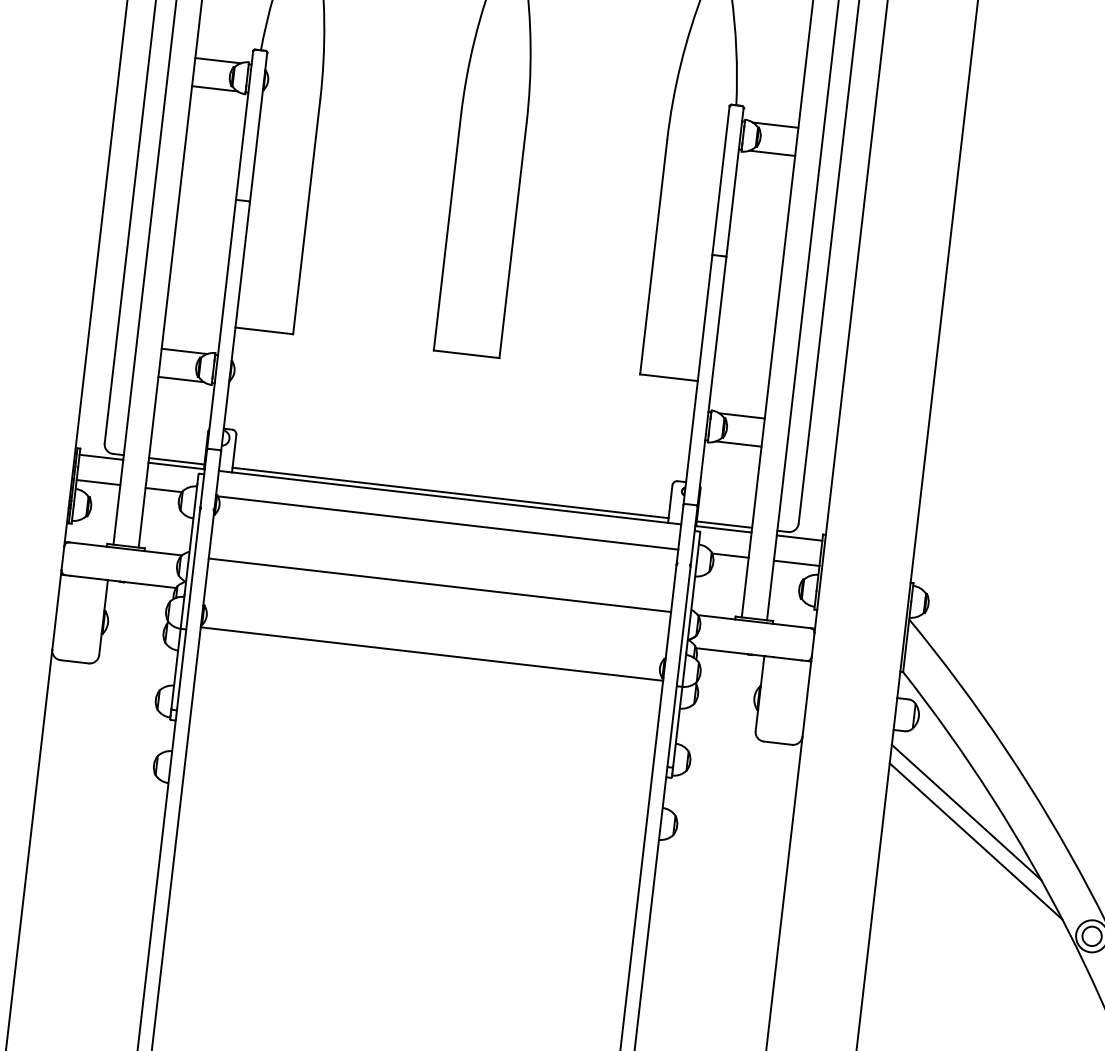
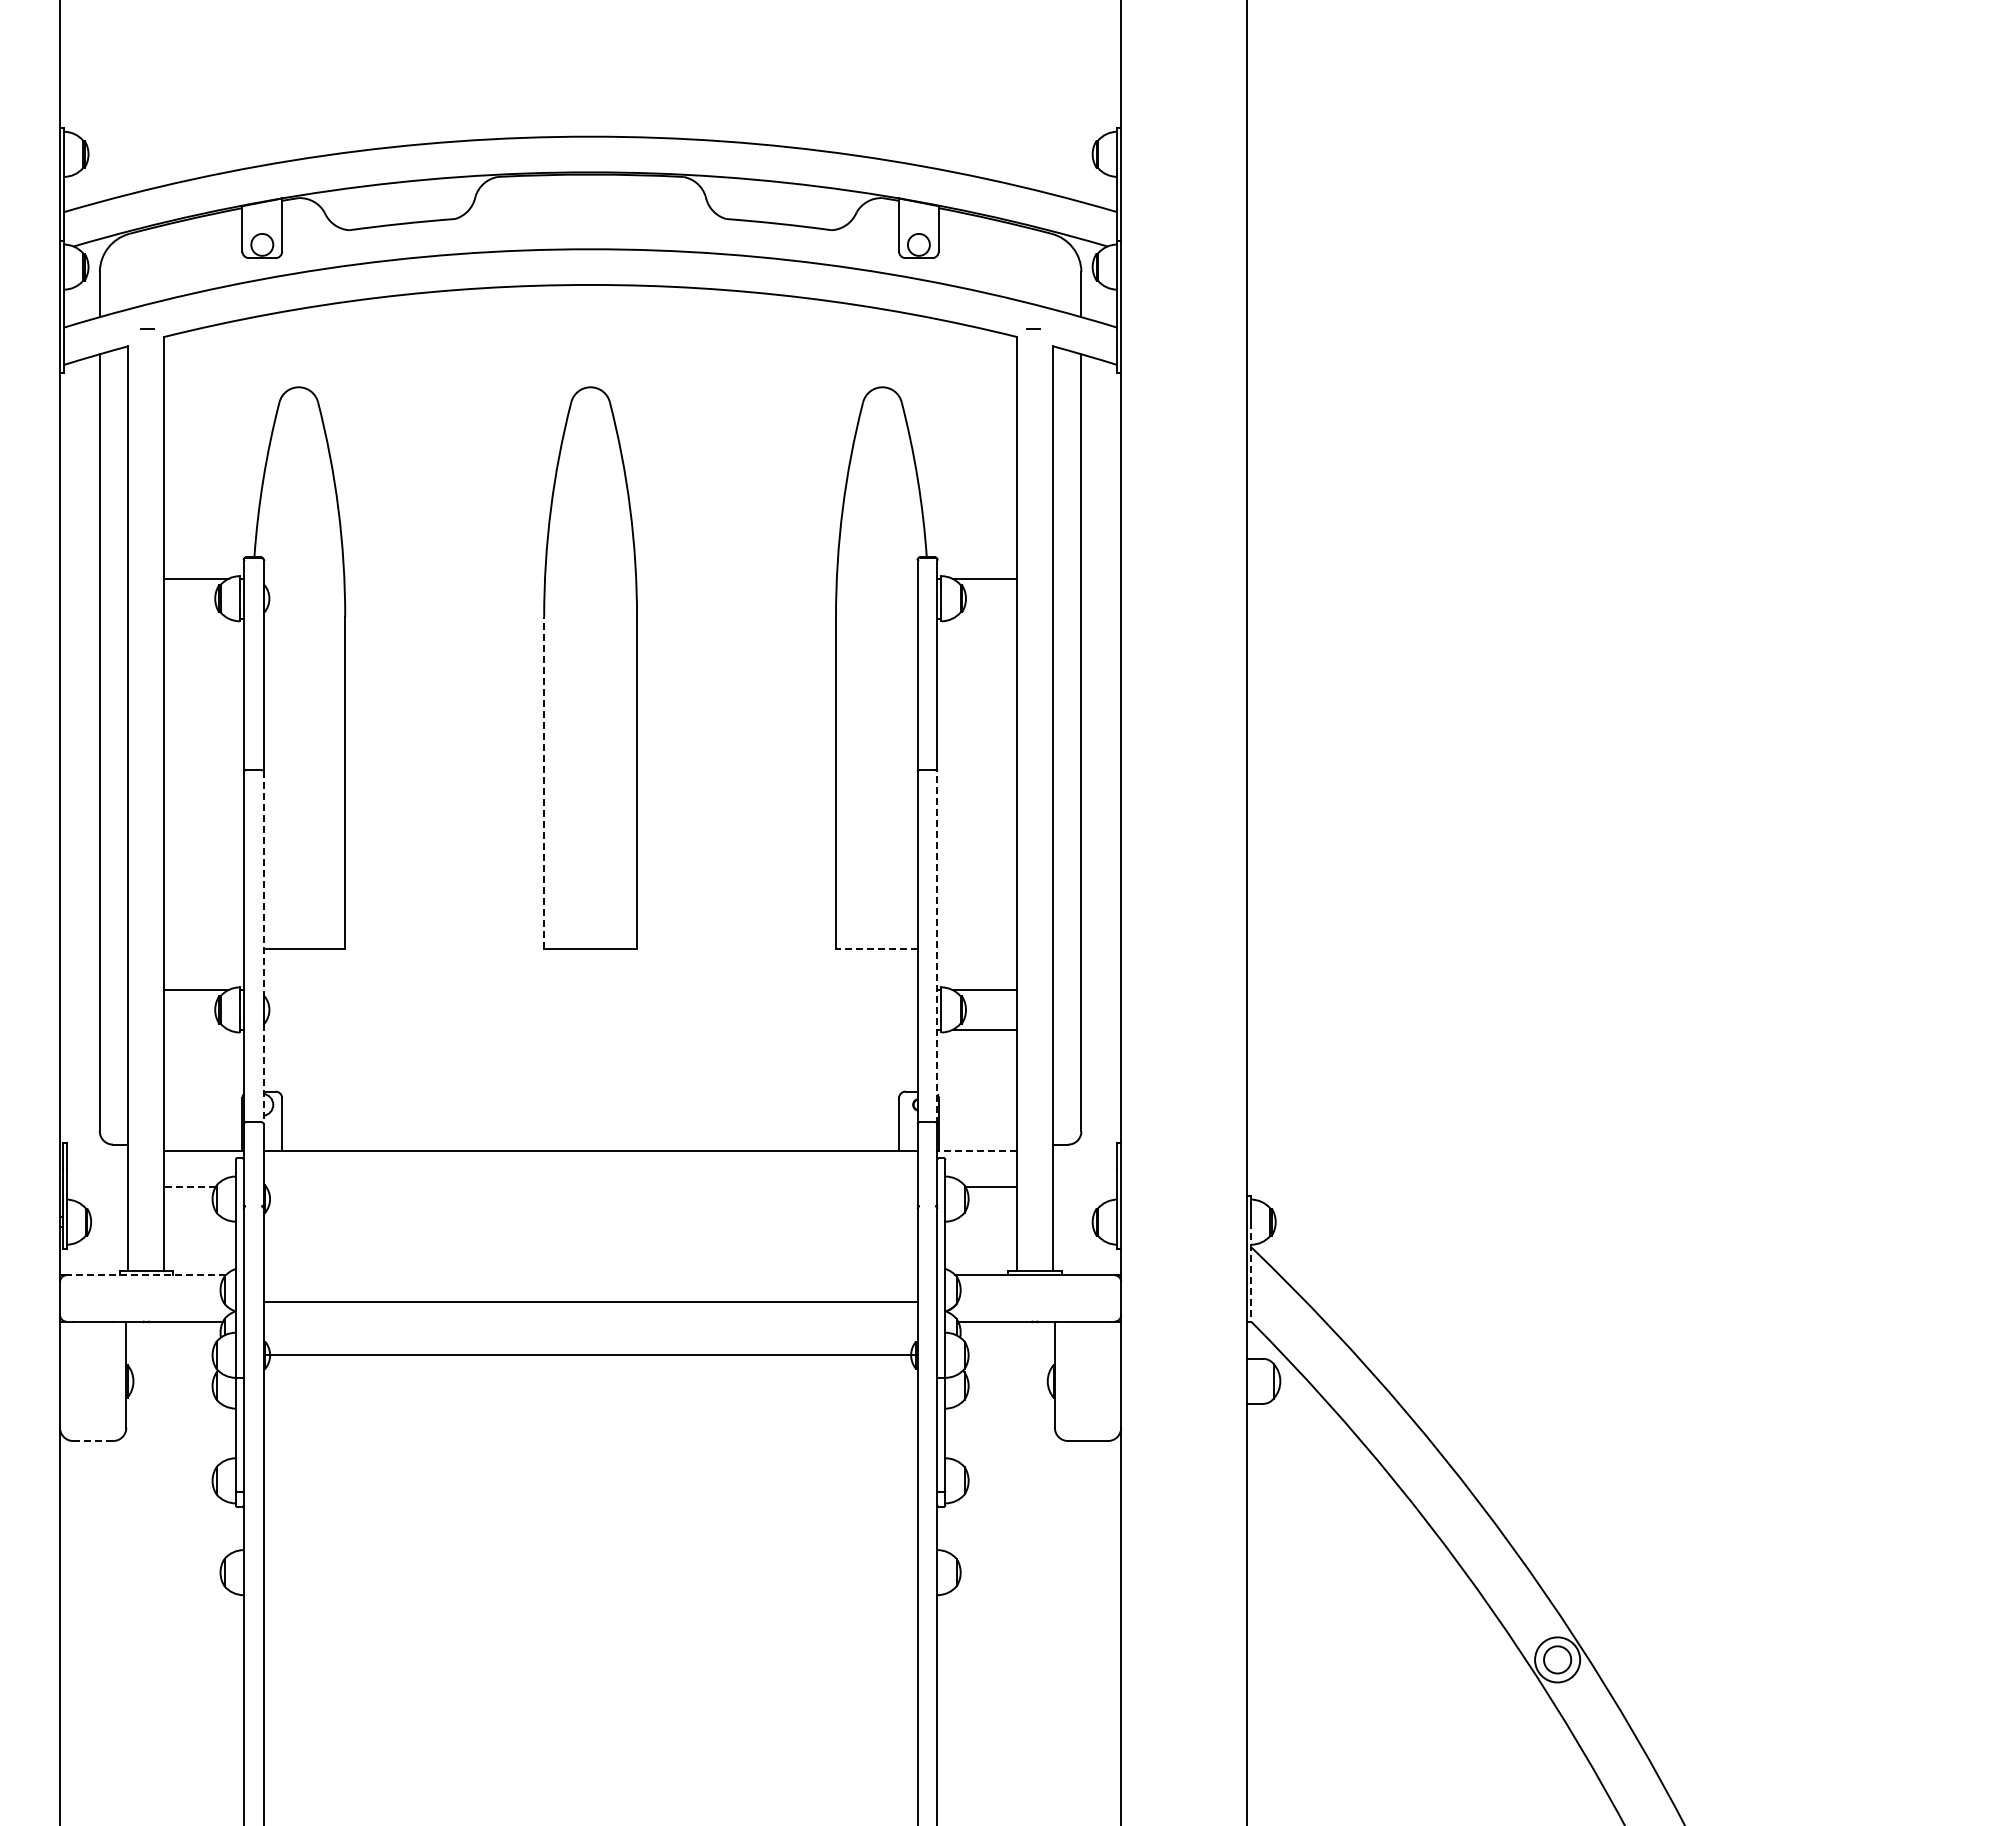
line: (215, 88) -> (196, 618), removed
line: (772, 153) -> (984, 618), removed
line: (447, 233) -> (544, 782), solid -> dashed
line: (235, 326) -> (263, 947), solid -> dashed
line: (668, 377) -> (876, 948), solid -> dashed
line: (181, 379) -> (196, 1029), removed
line: (711, 381) -> (937, 947), solid -> dashed
line: (101, 457) -> (97, 1151), removed
line: (176, 461) -> (203, 1144), removed
line: (98, 482) -> (97, 1186), removed
line: (163, 489) -> (189, 1186), solid -> dashed
line: (450, 492) -> (590, 1144), removed
line: (447, 522) -> (591, 1186), removed
line: (724, 524) -> (977, 1144), removed
line: (723, 529) -> (977, 1151), solid -> dashed
line: (799, 538) -> (1084, 1151), removed
line: (125, 549) -> (146, 1275), solid -> dashed
line: (796, 562) -> (1084, 1186), removed
line: (439, 585) -> (590, 1355), moved
line: (907, 636) -> (1251, 1271), solid -> dashed
line: (431, 654) -> (590, 1301), moved
line: (74, 662) -> (93, 1441), solid -> dashed
line: (966, 812) -> (1362, 1507), removed
line: (976, 841) -> (1380, 1546), removed

